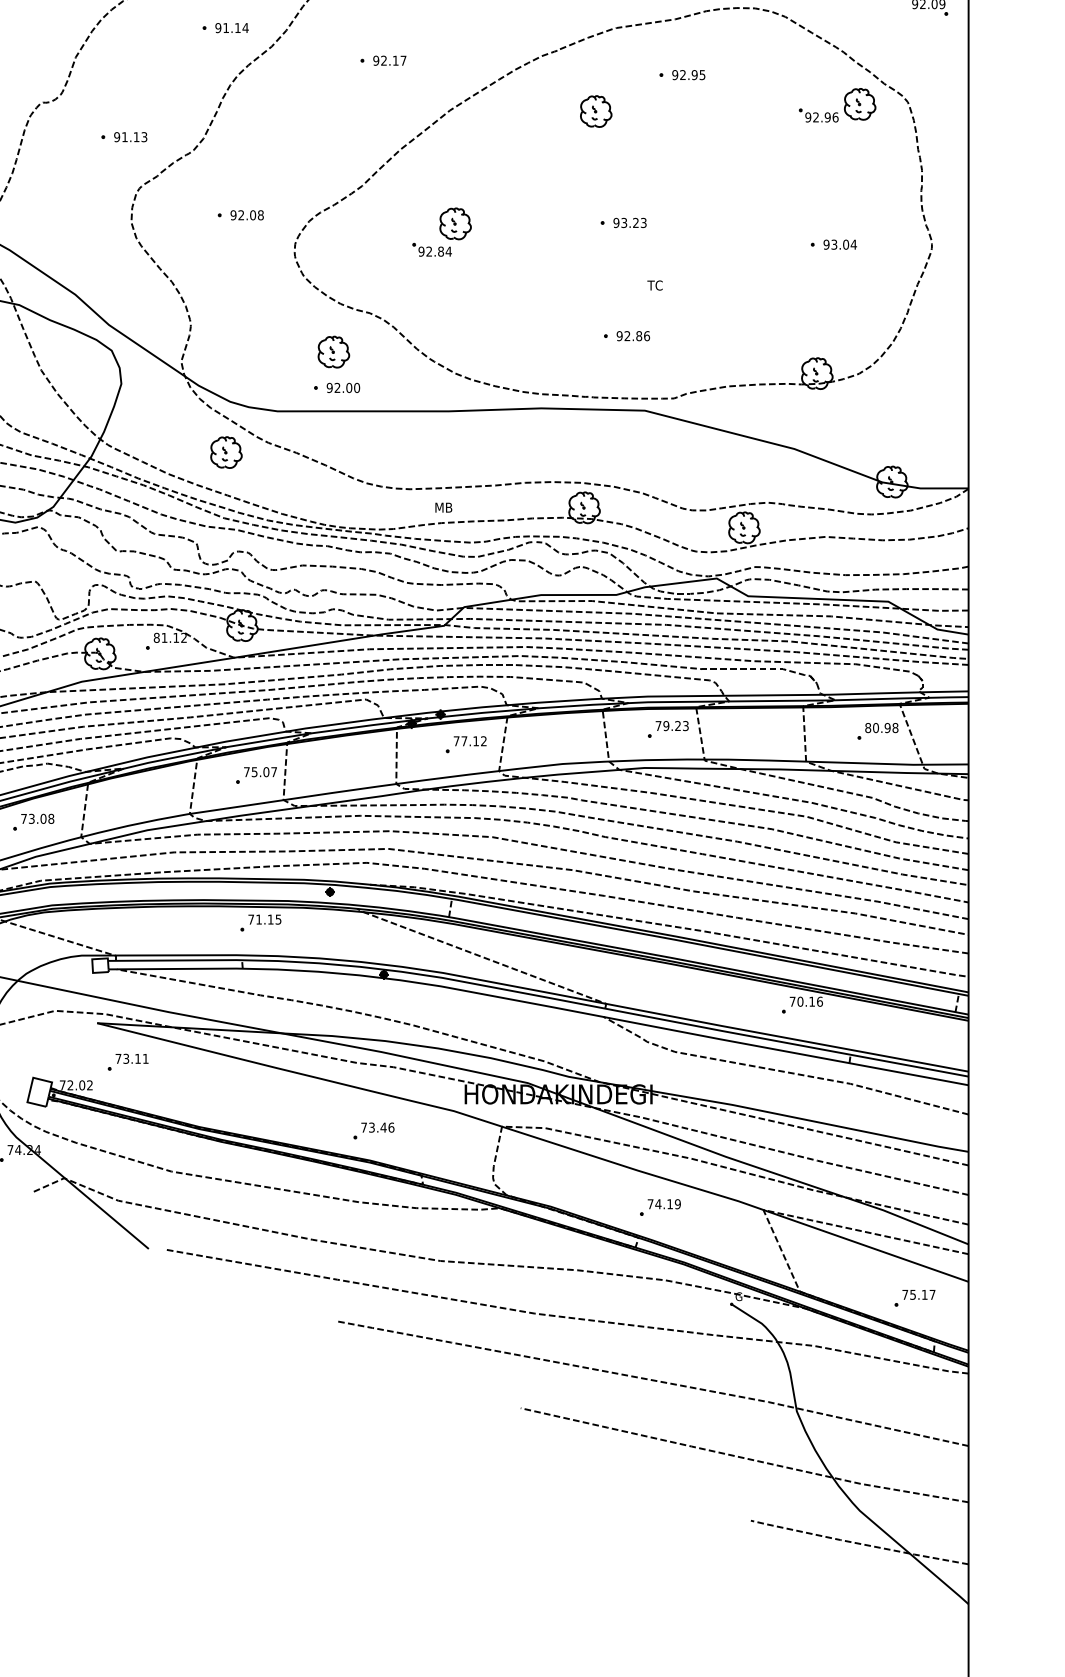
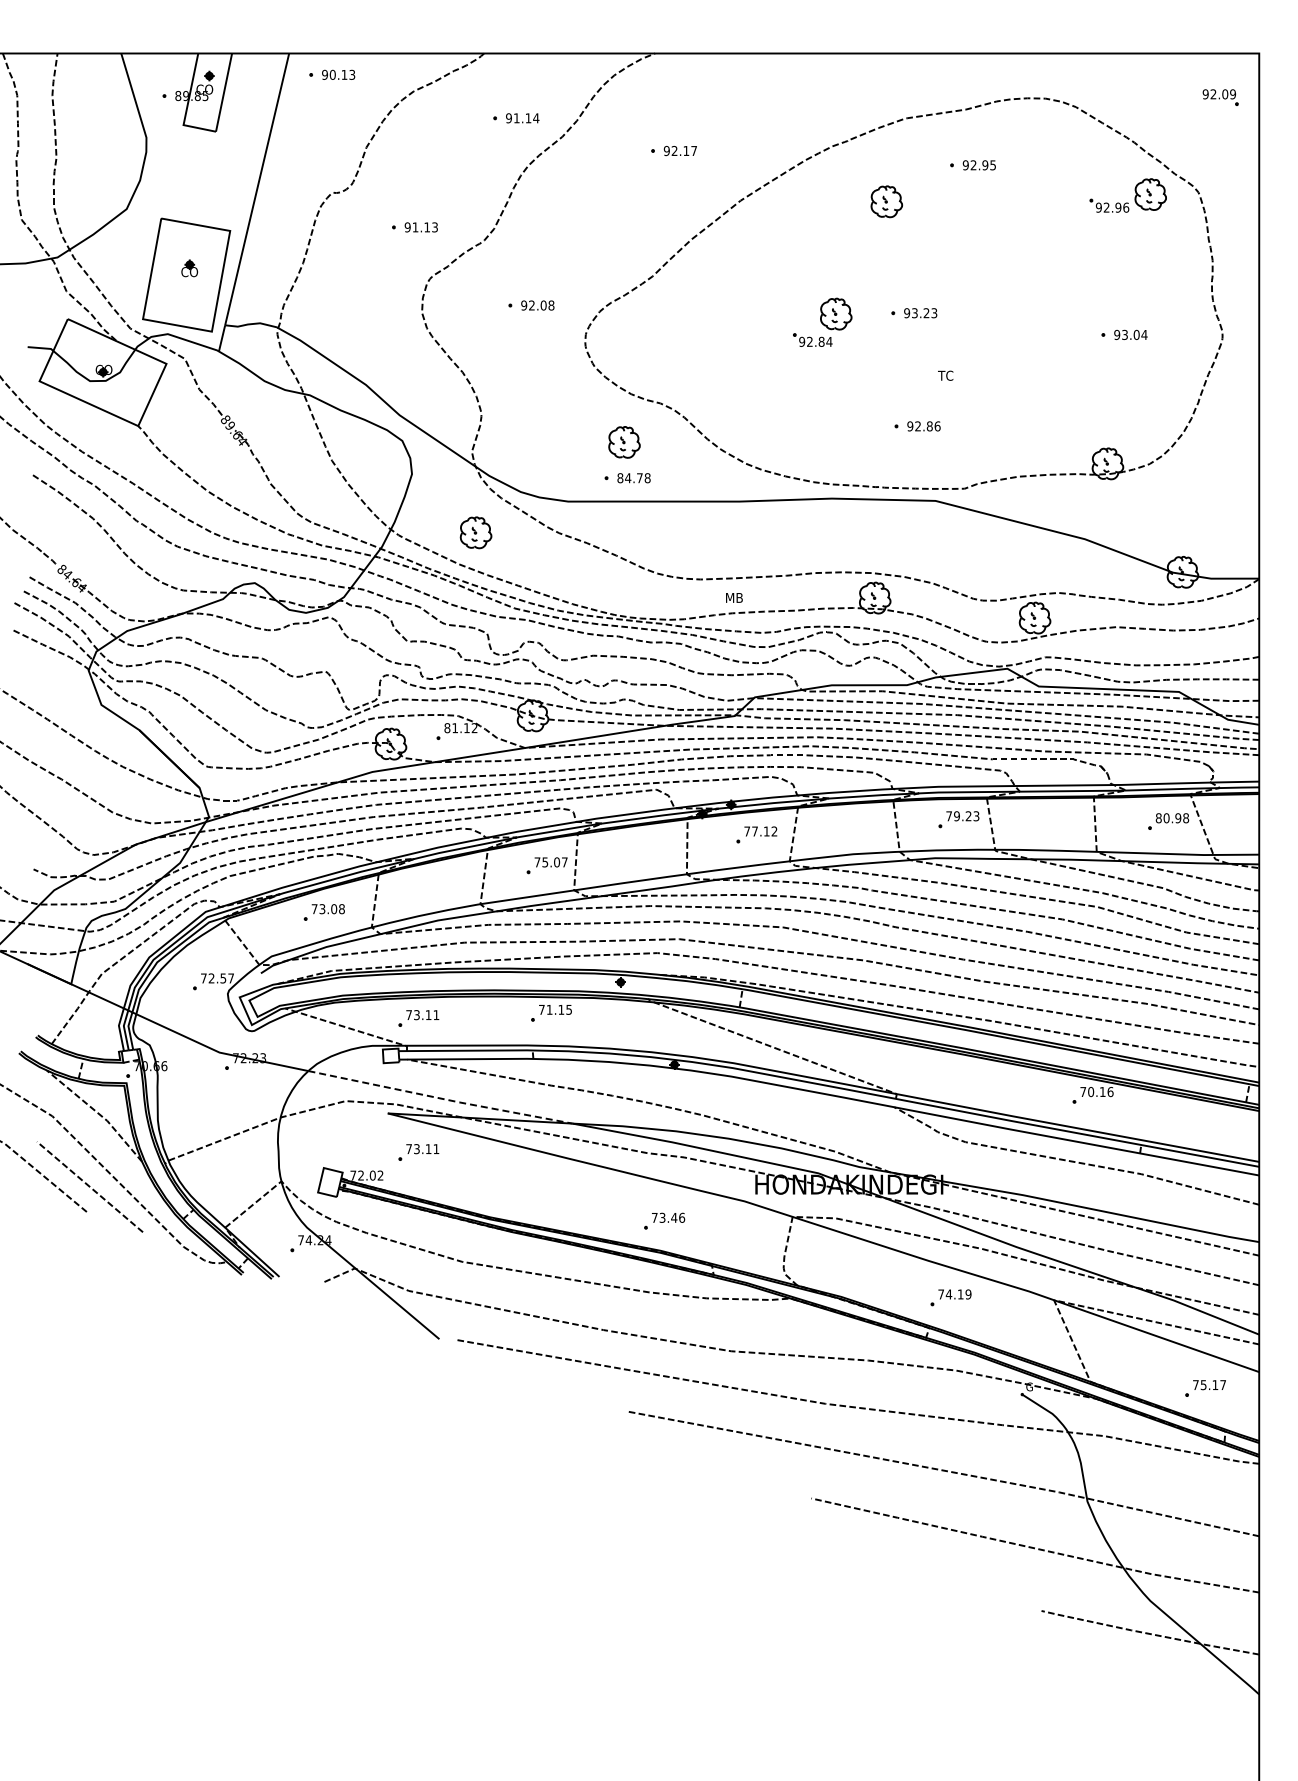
part: (441, 231) -> (822, 321), moved
text: (342, 388) -> (633, 478), 92.00 -> 84.78
part: (225, 452) -> (475, 532), moved
part: (127, 928) -> (418, 1018), added
line: (150, 1008) -> (441, 1098), solid -> dashed

